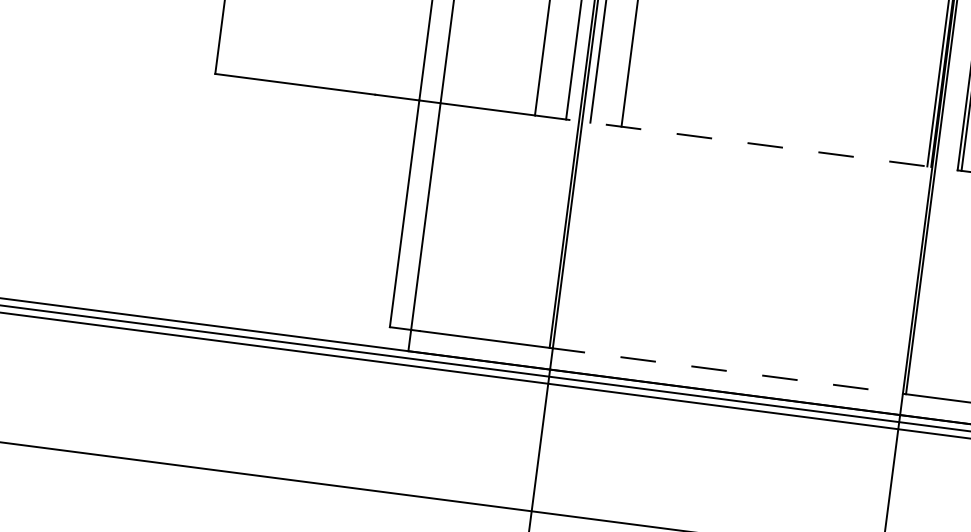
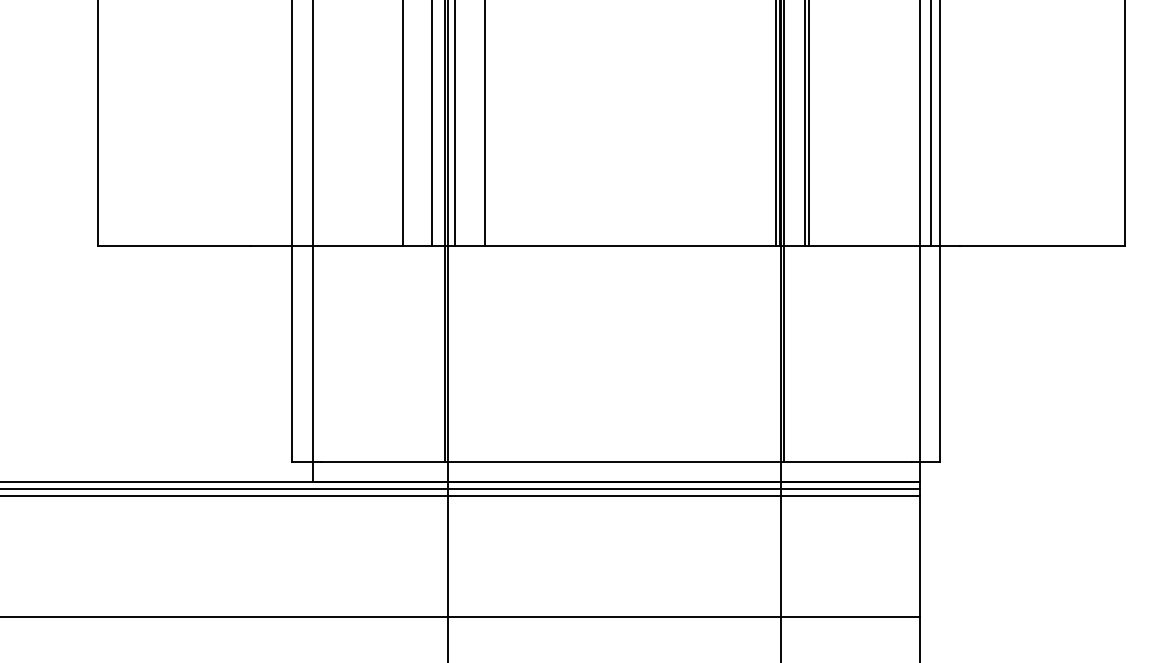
line: (746, 143) -> (604, 246), dashed -> solid
line: (728, 370) -> (614, 461), dashed -> solid

